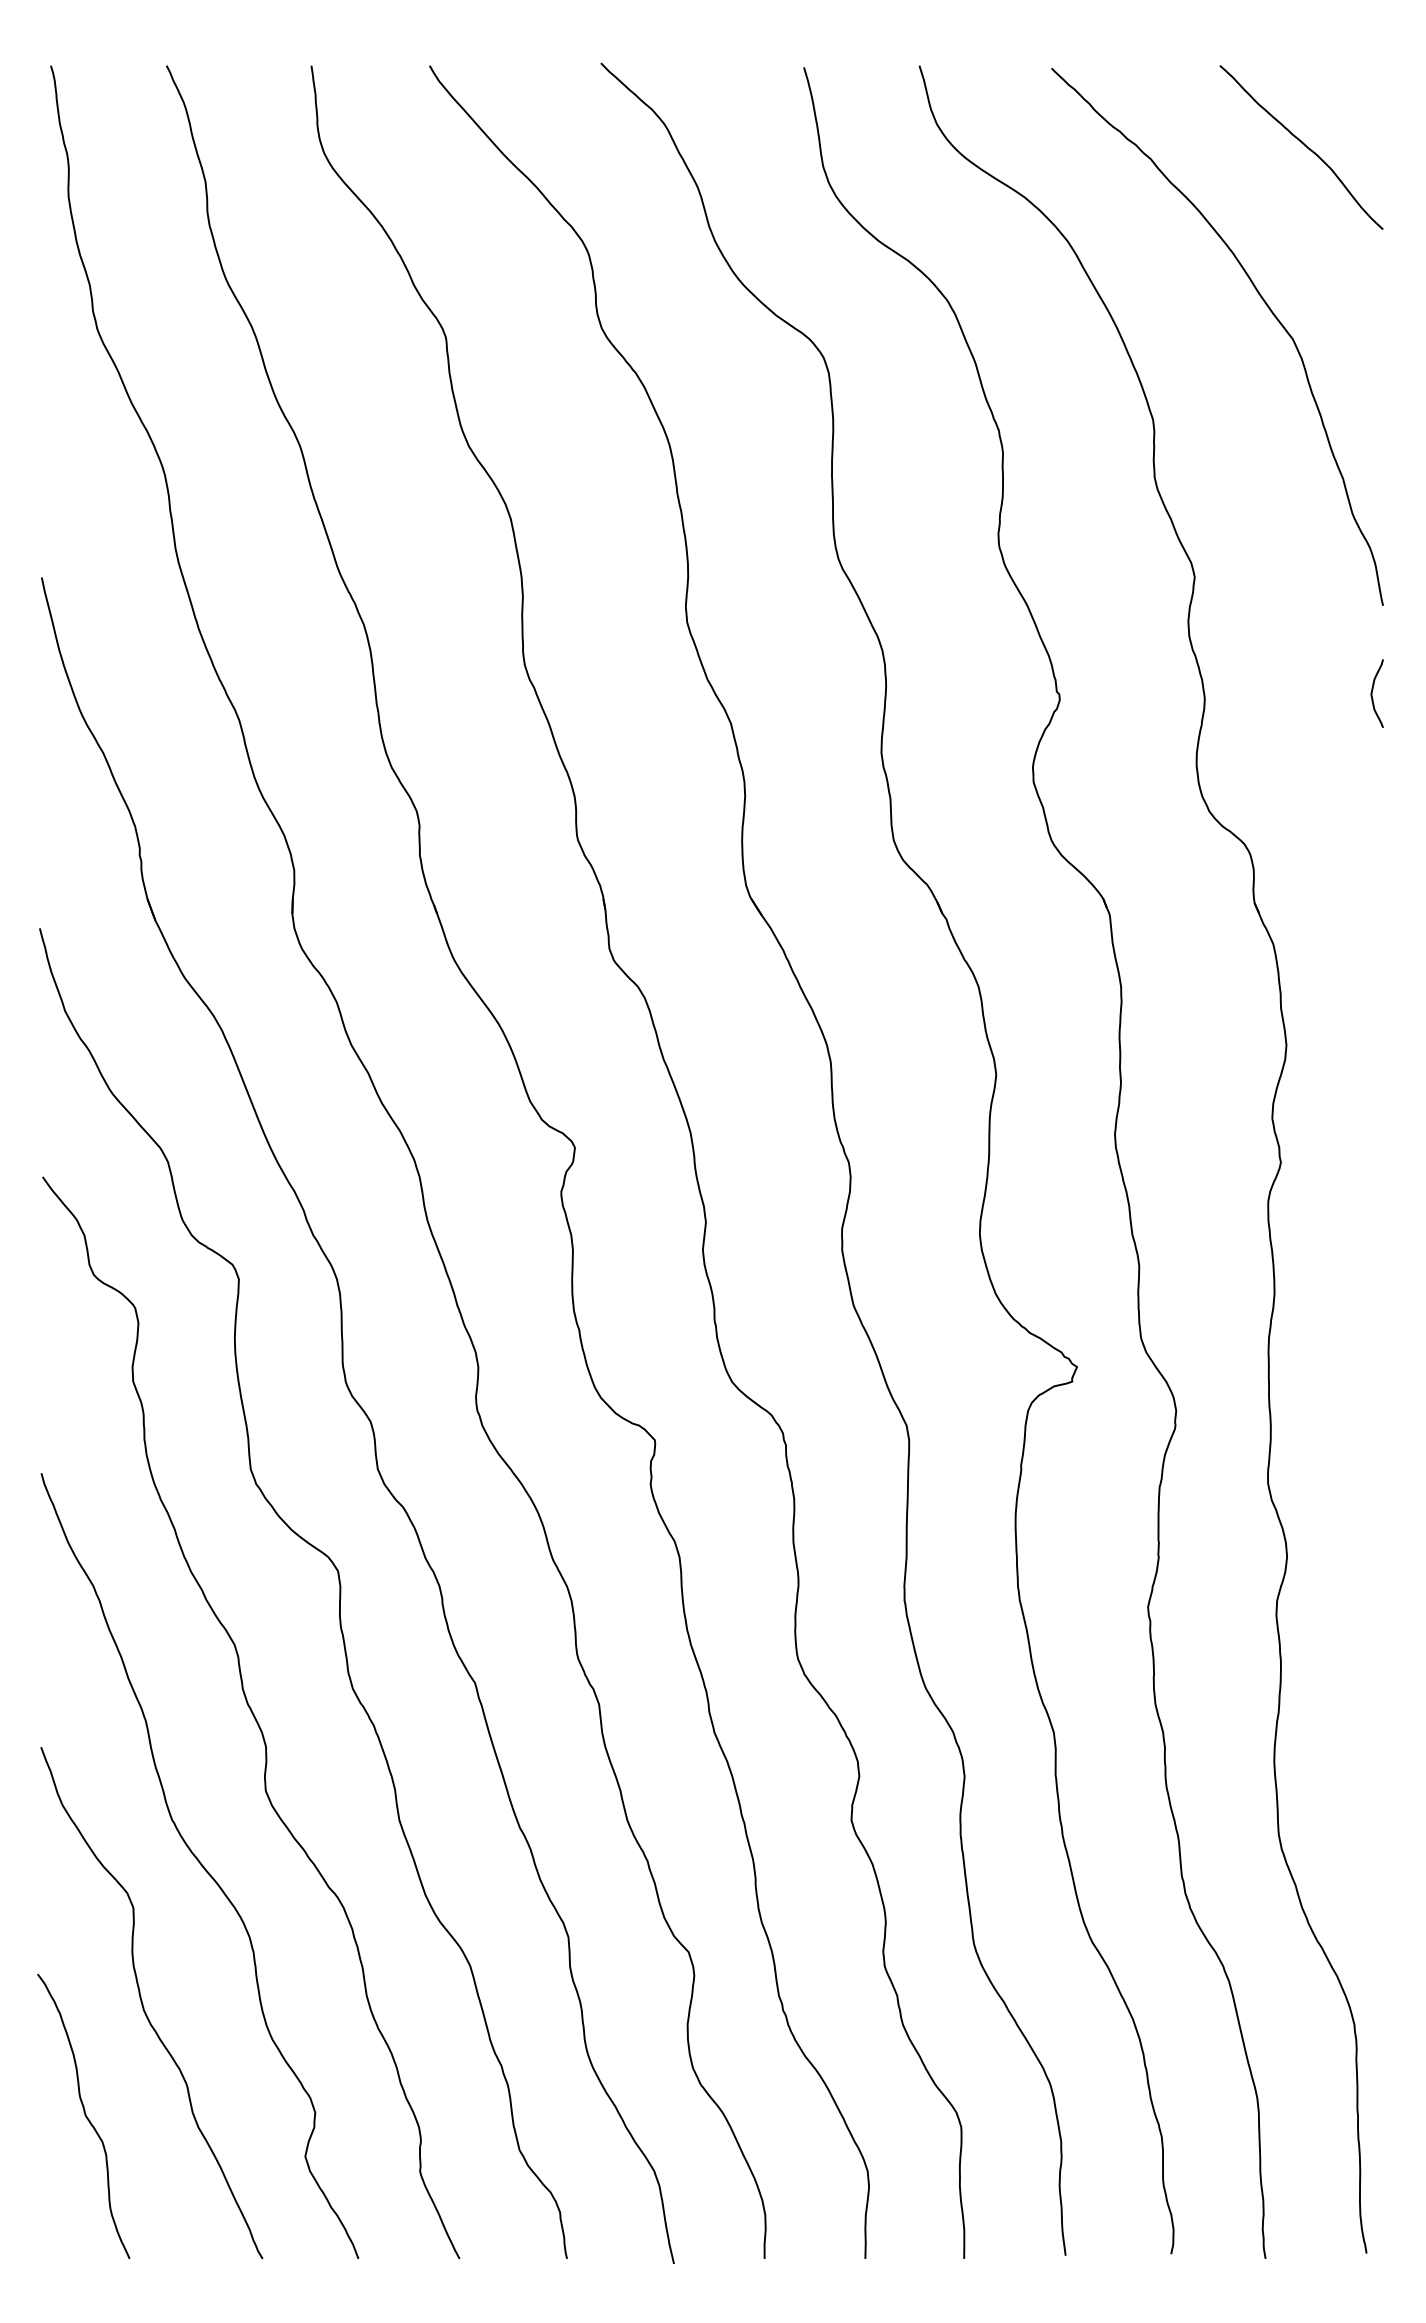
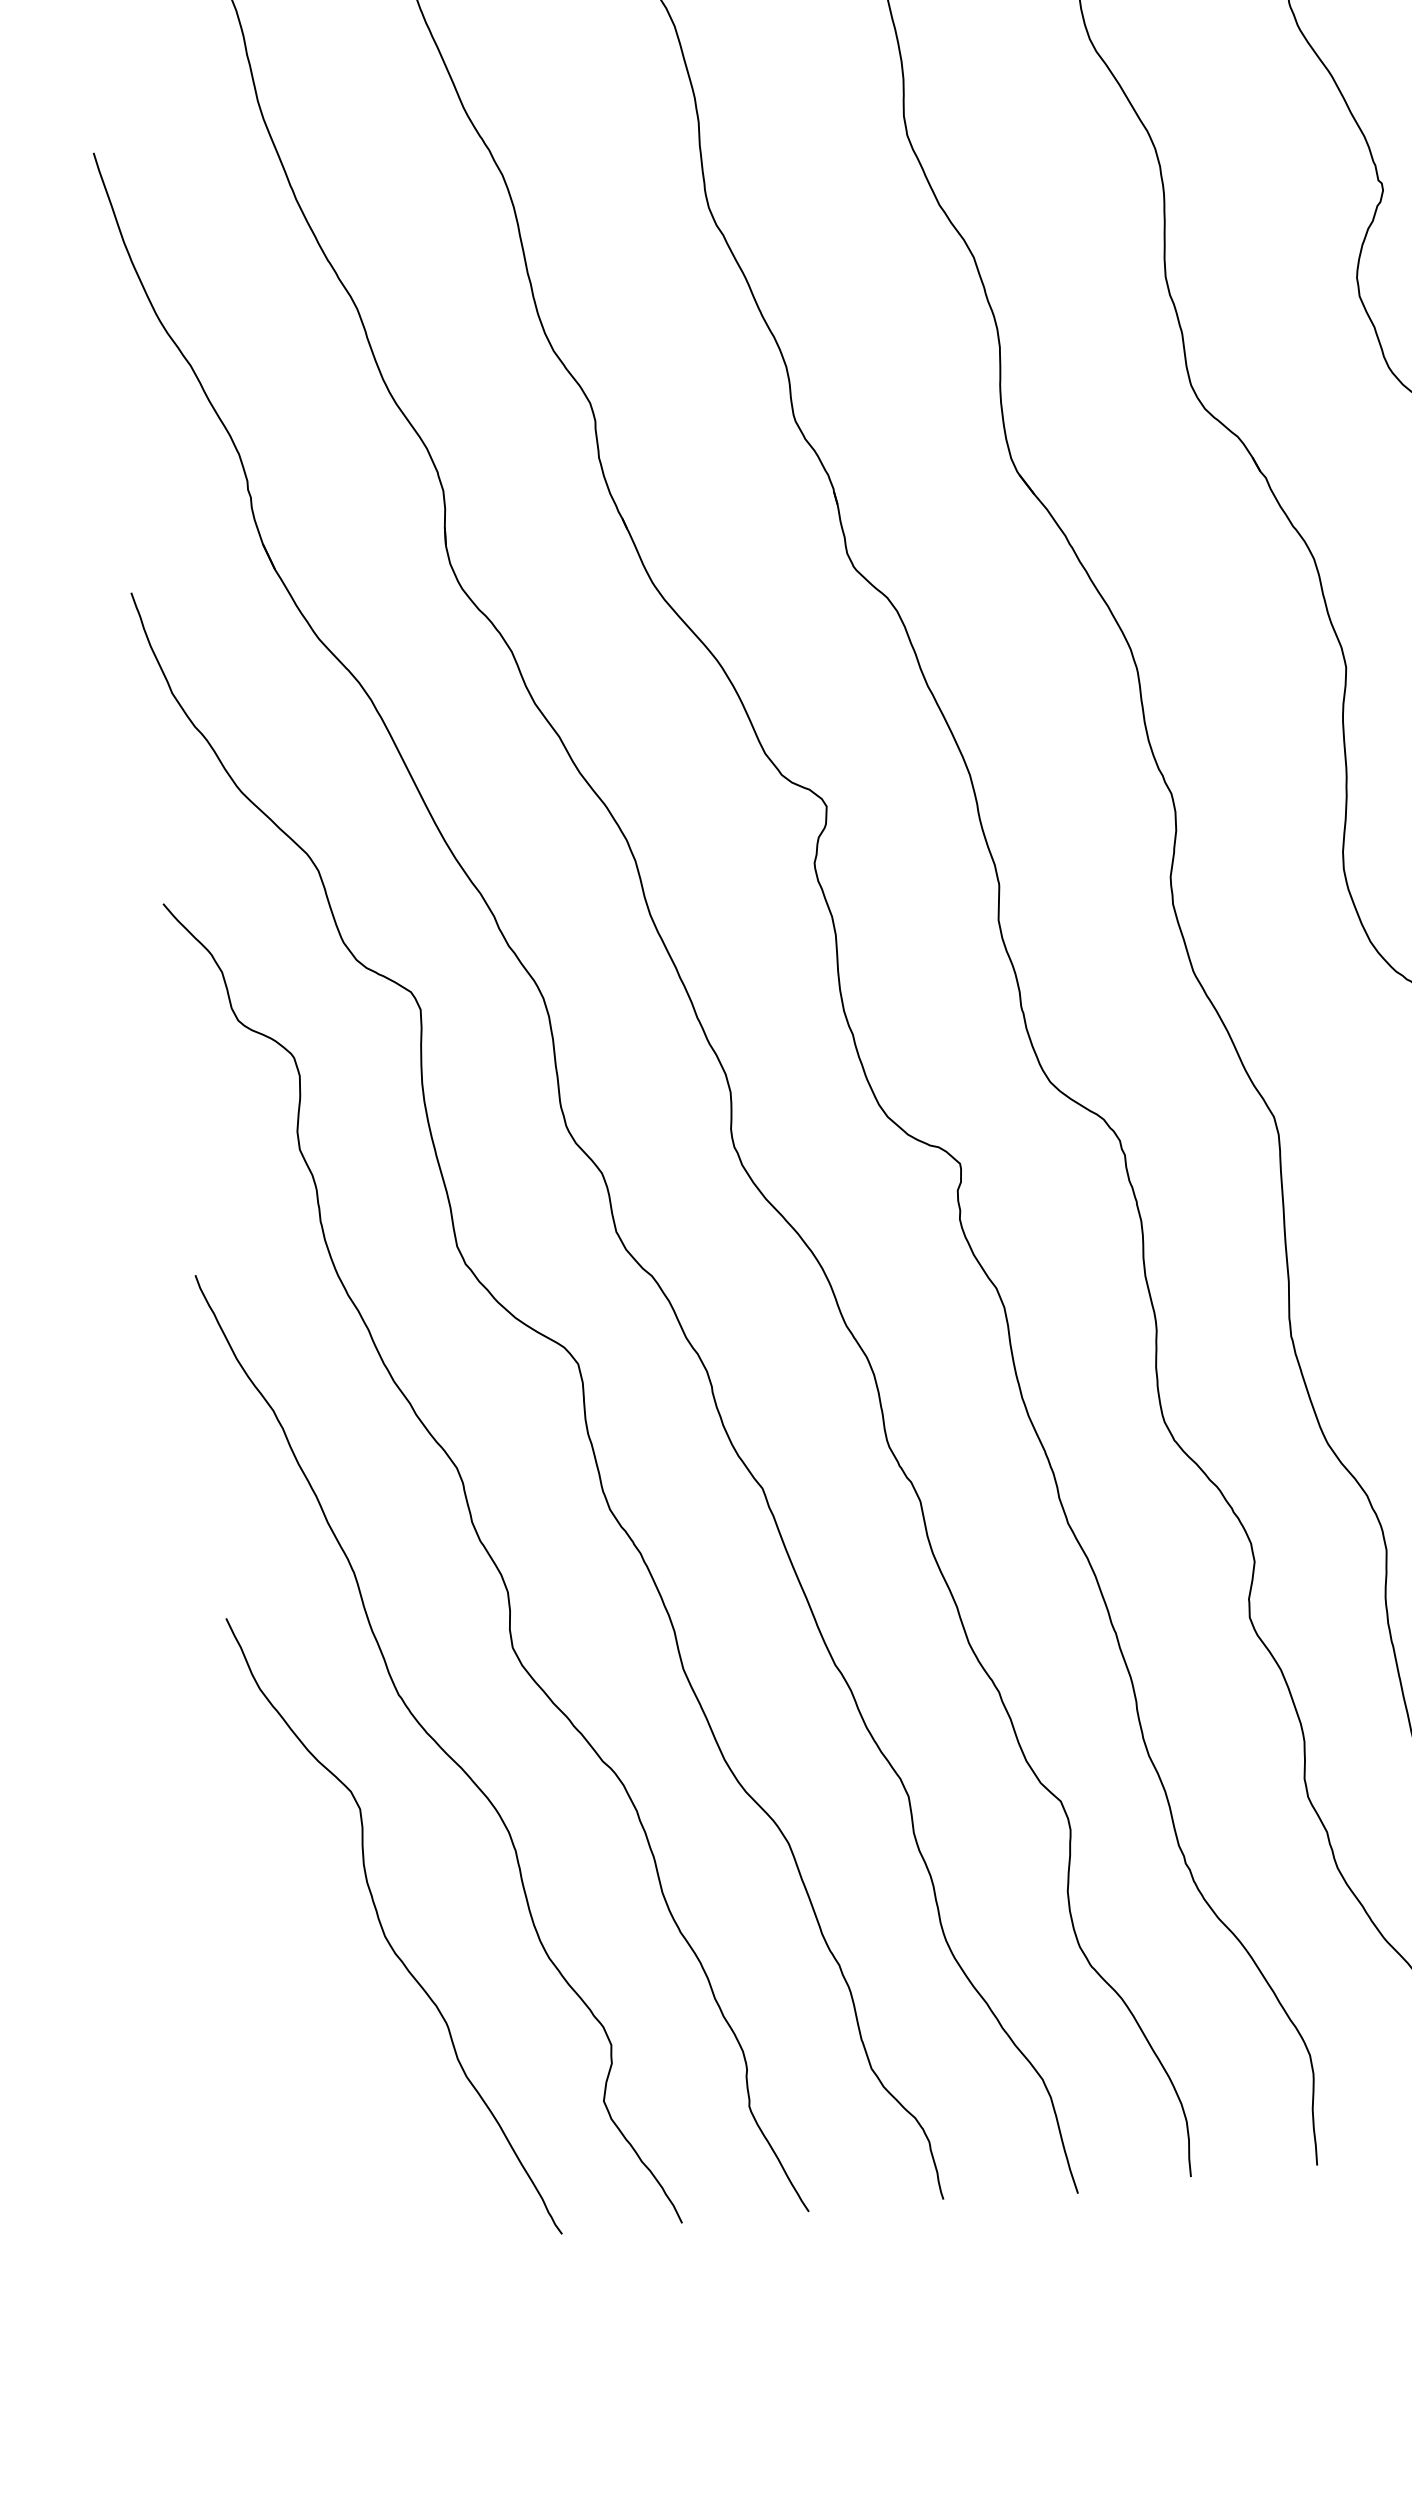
curve: (84, 2115) -> (322, 2074), removed

